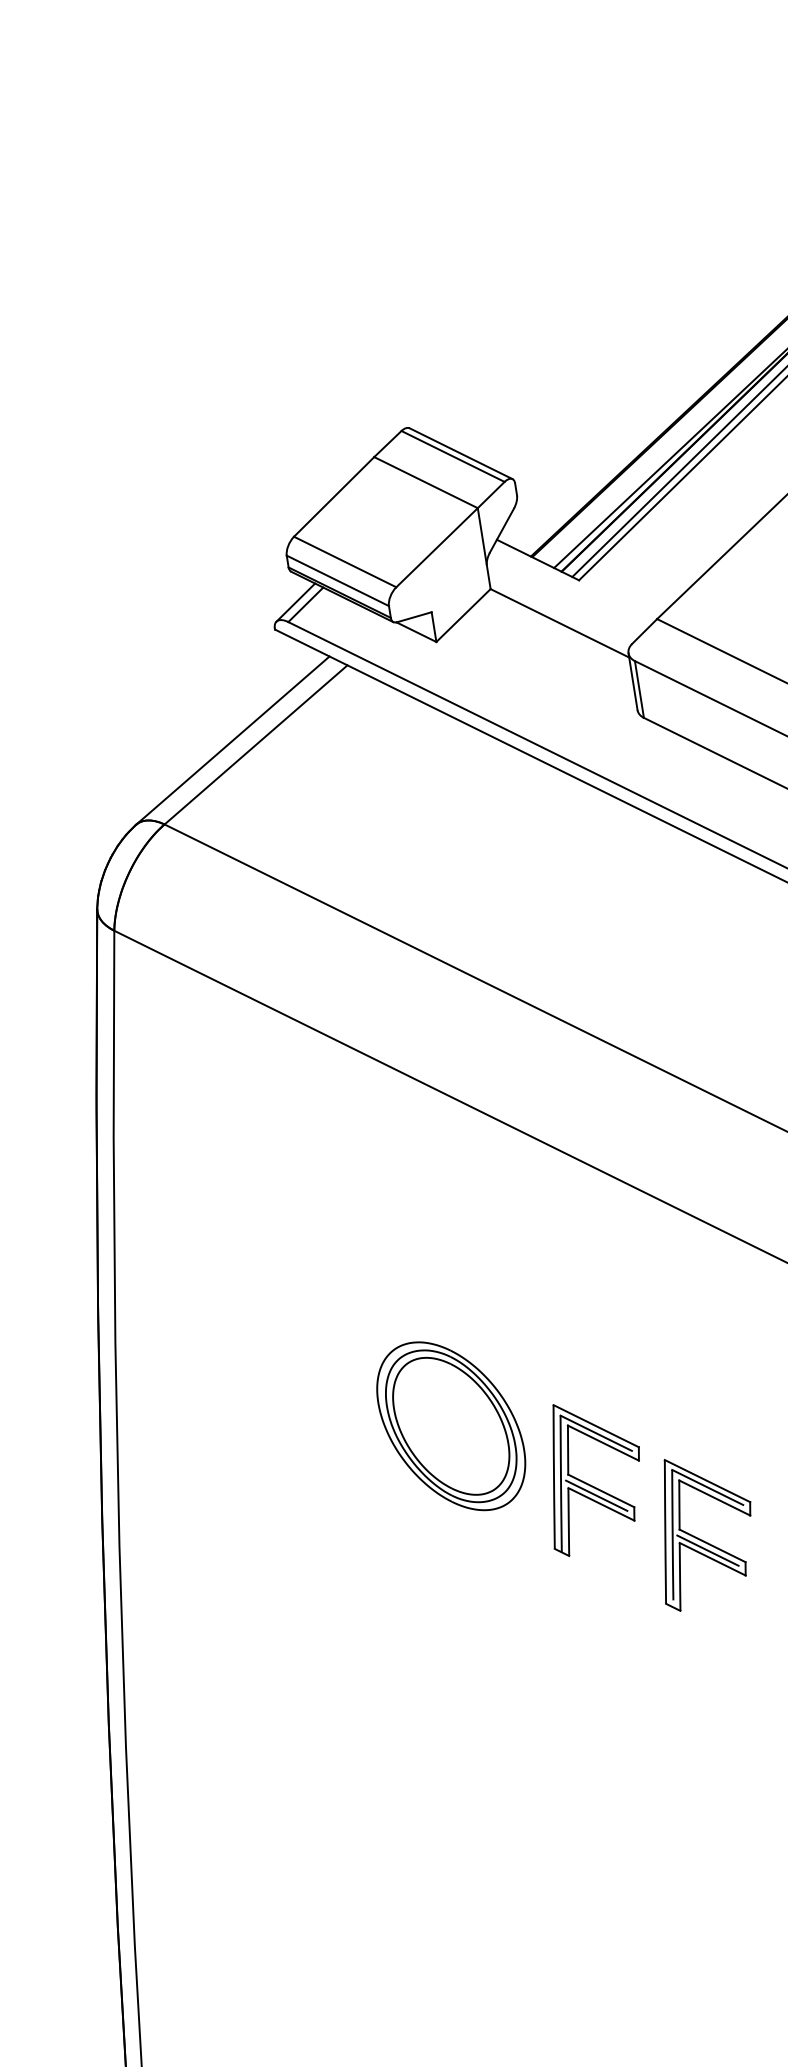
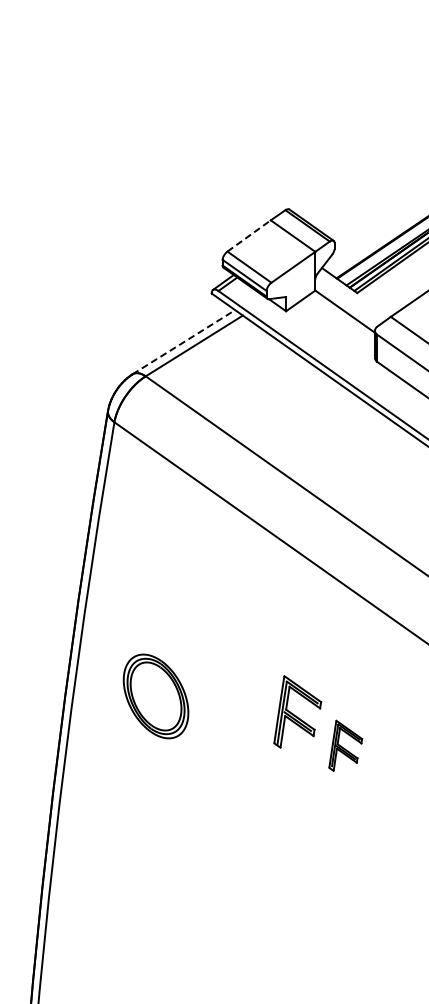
line: (334, 495) -> (249, 235), solid -> dashed
line: (232, 741) -> (183, 342), solid -> dashed
part: (450, 1426) -> (155, 696), moved
part: (704, 1529) -> (345, 745), size x0.7

